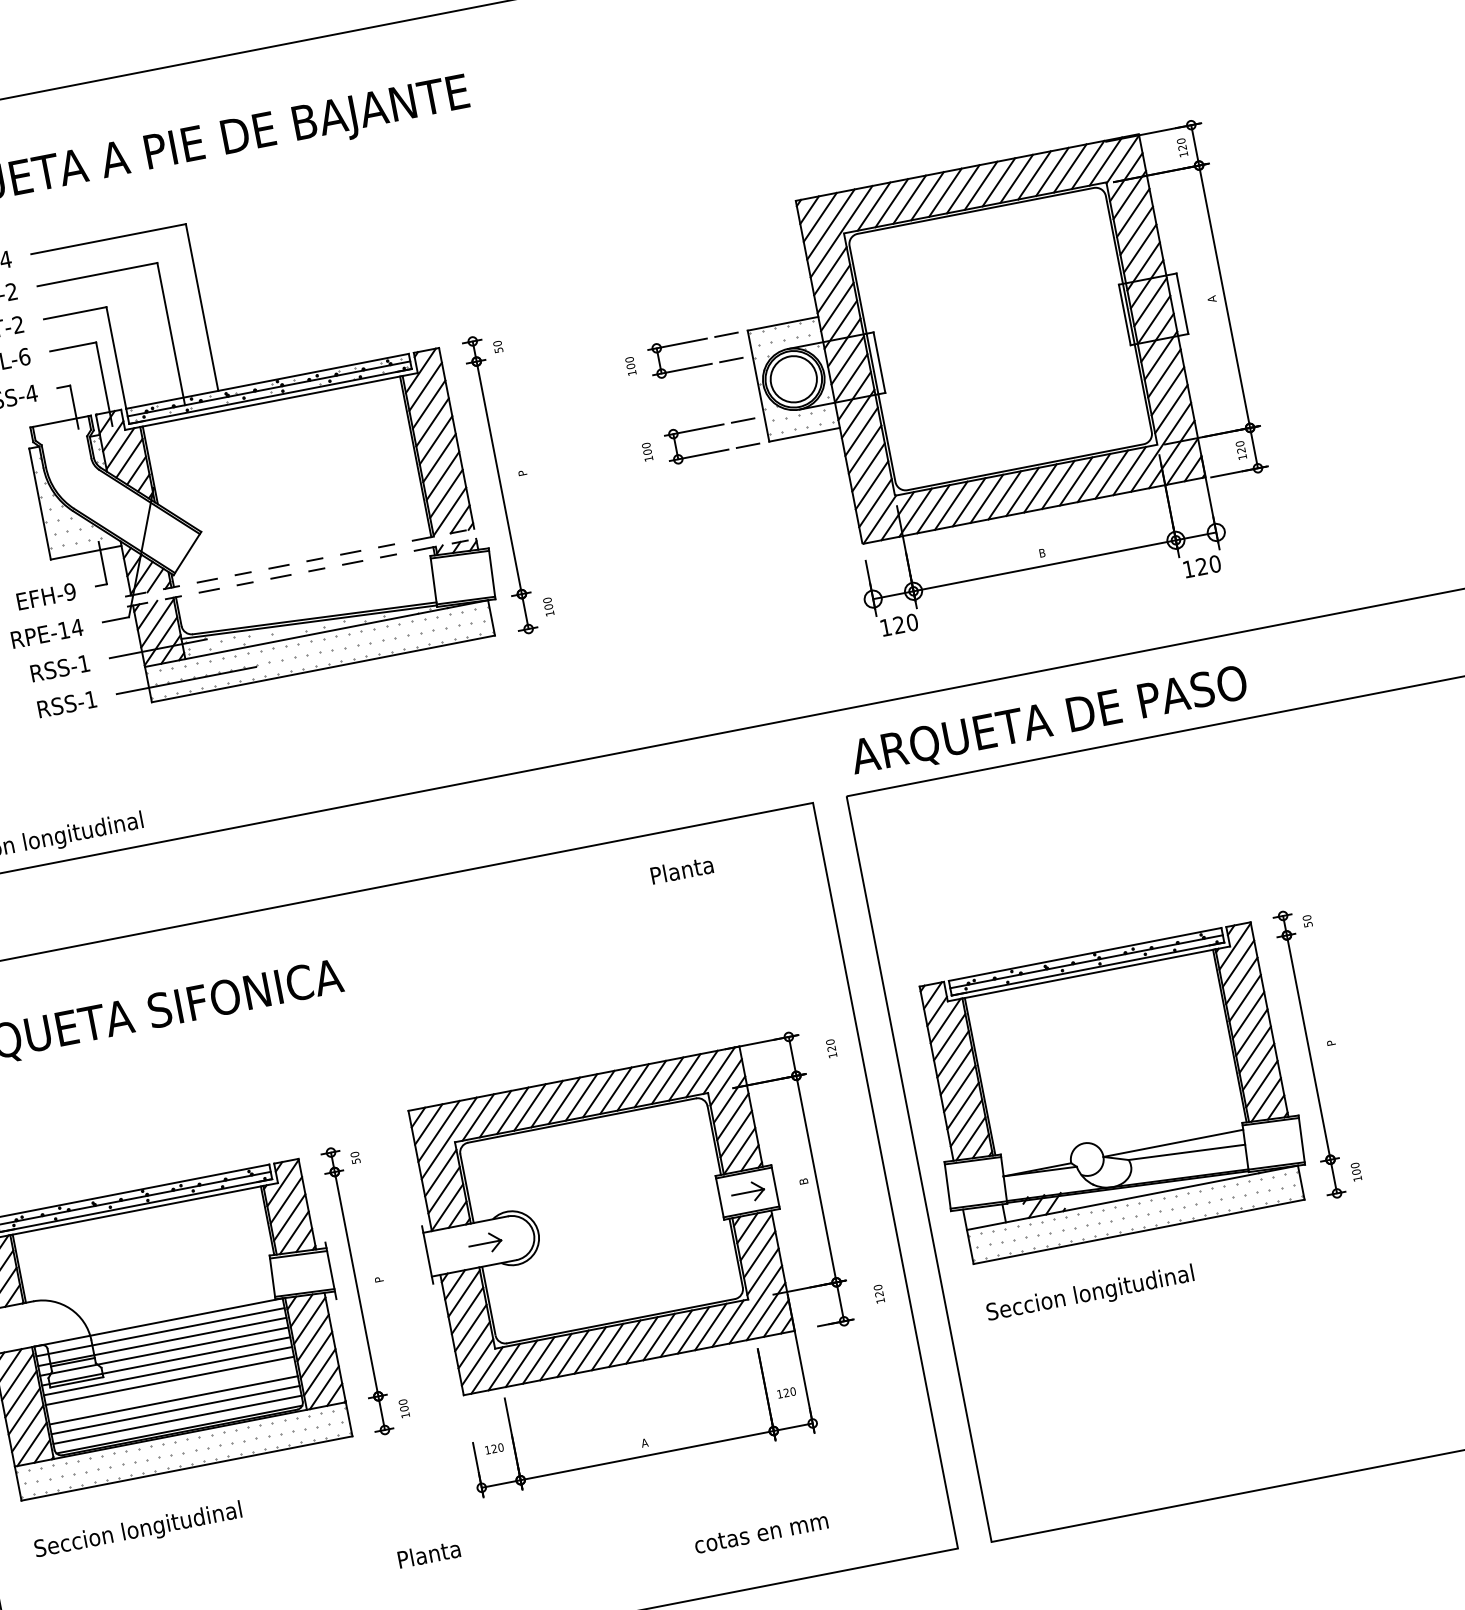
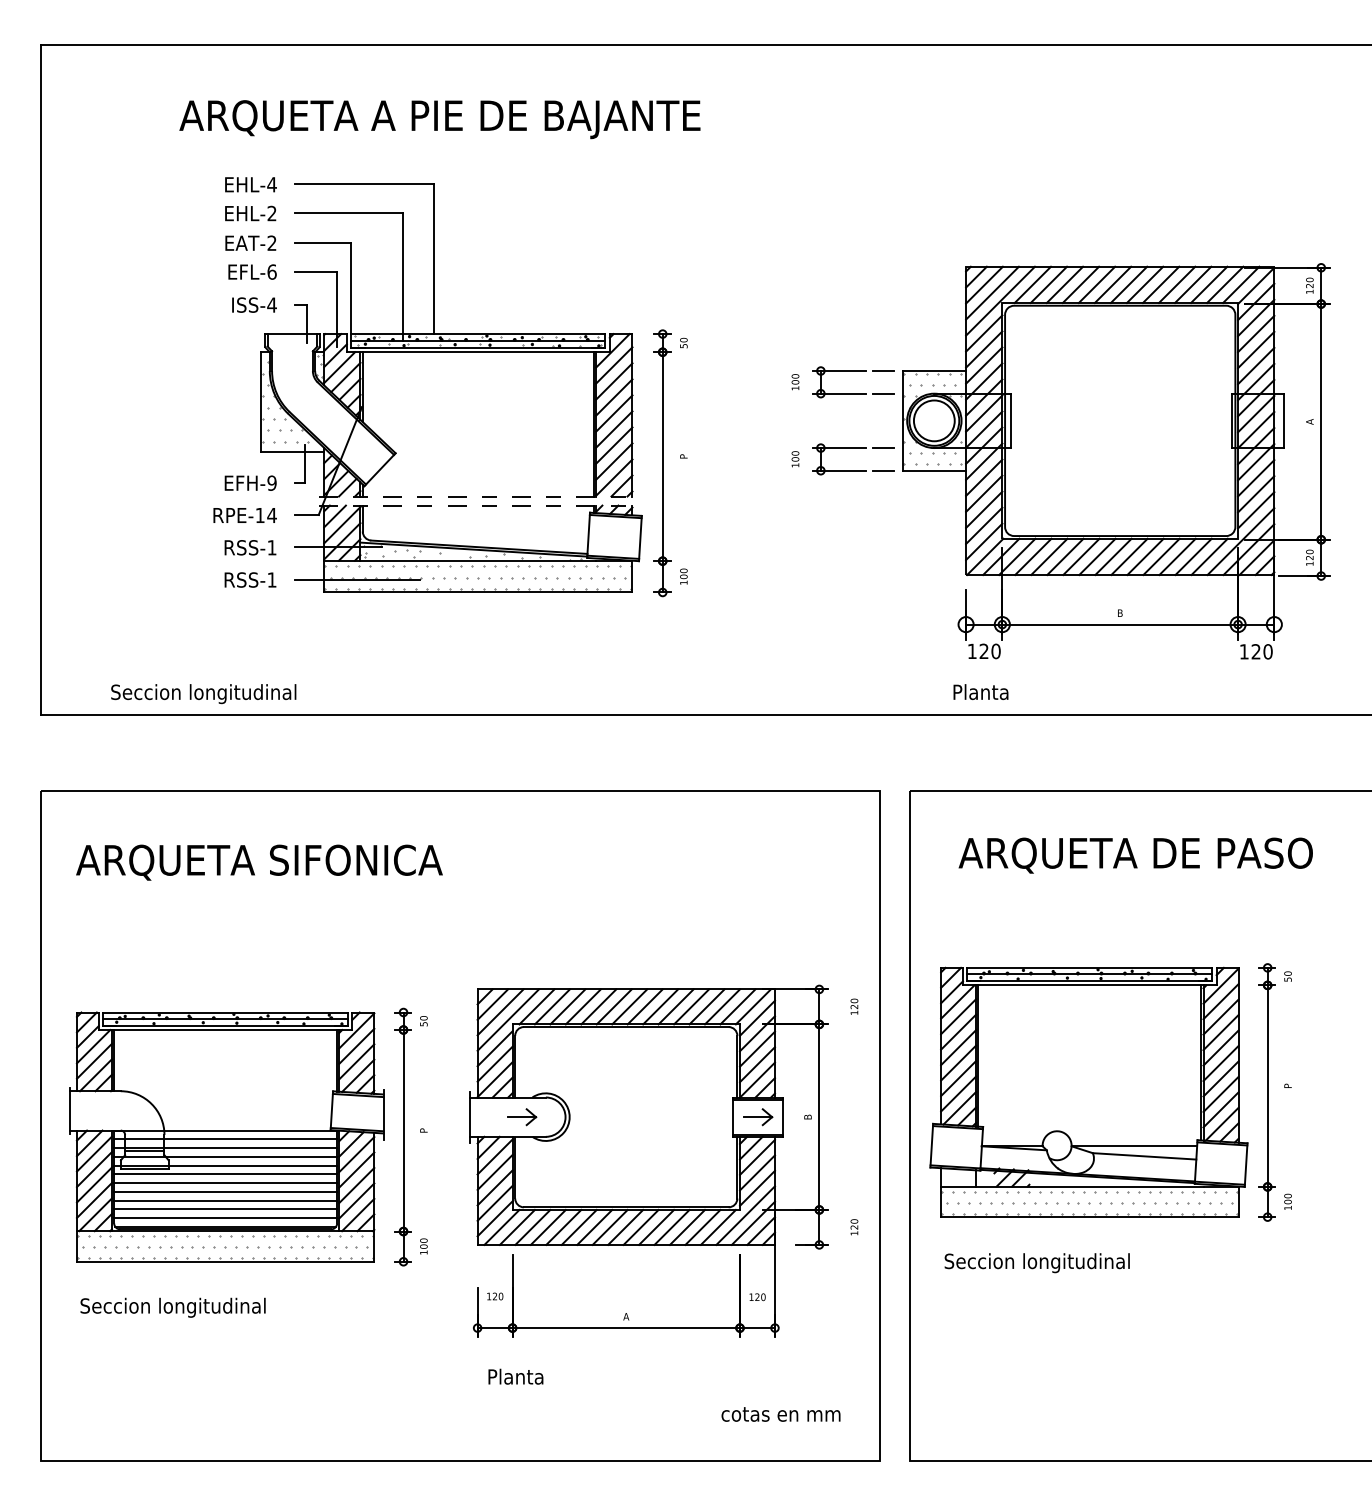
text: (1048, 721) -> (1135, 855), moved
text: (681, 869) -> (980, 691), moved
line: (171, 1390) -> (225, 1191), added
text: (760, 1533) -> (780, 1414), moved
text: (428, 1554) -> (515, 1376), moved

